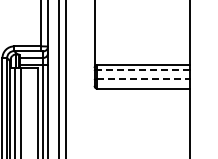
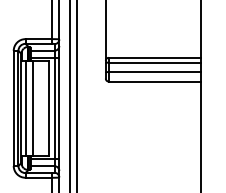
line: (143, 69) -> (154, 62), dashed -> solid
line: (144, 79) -> (155, 72), dashed -> solid

